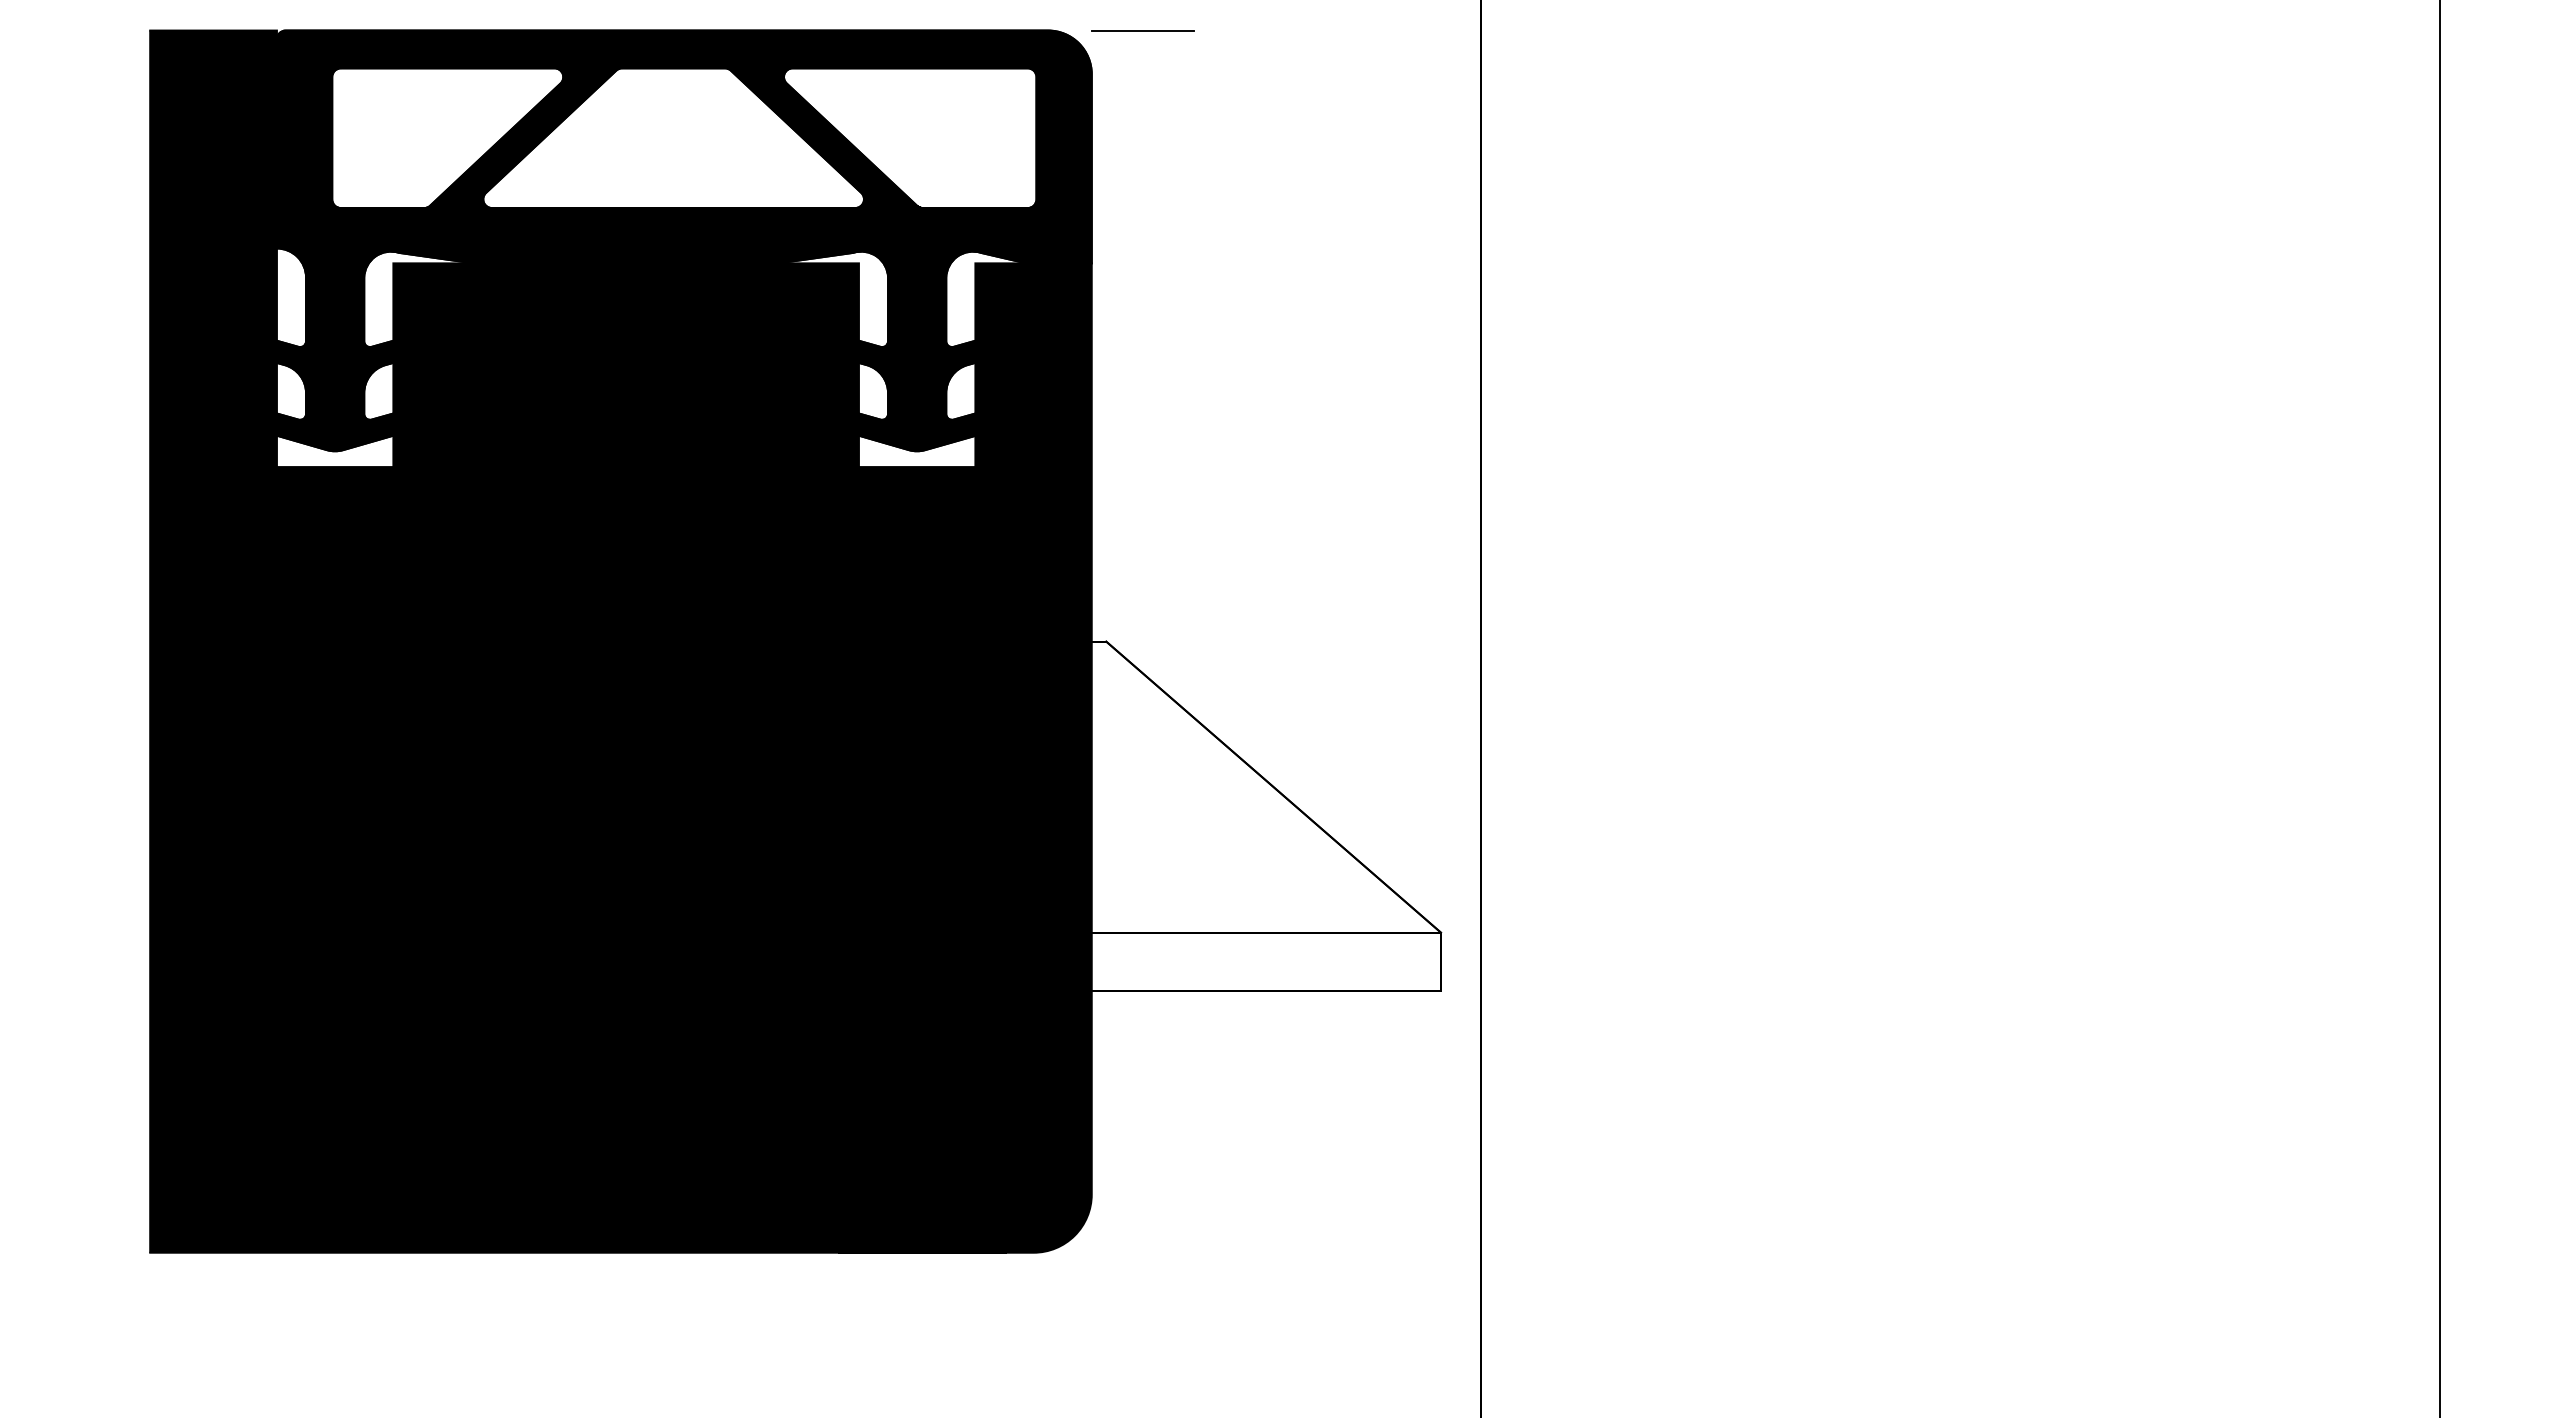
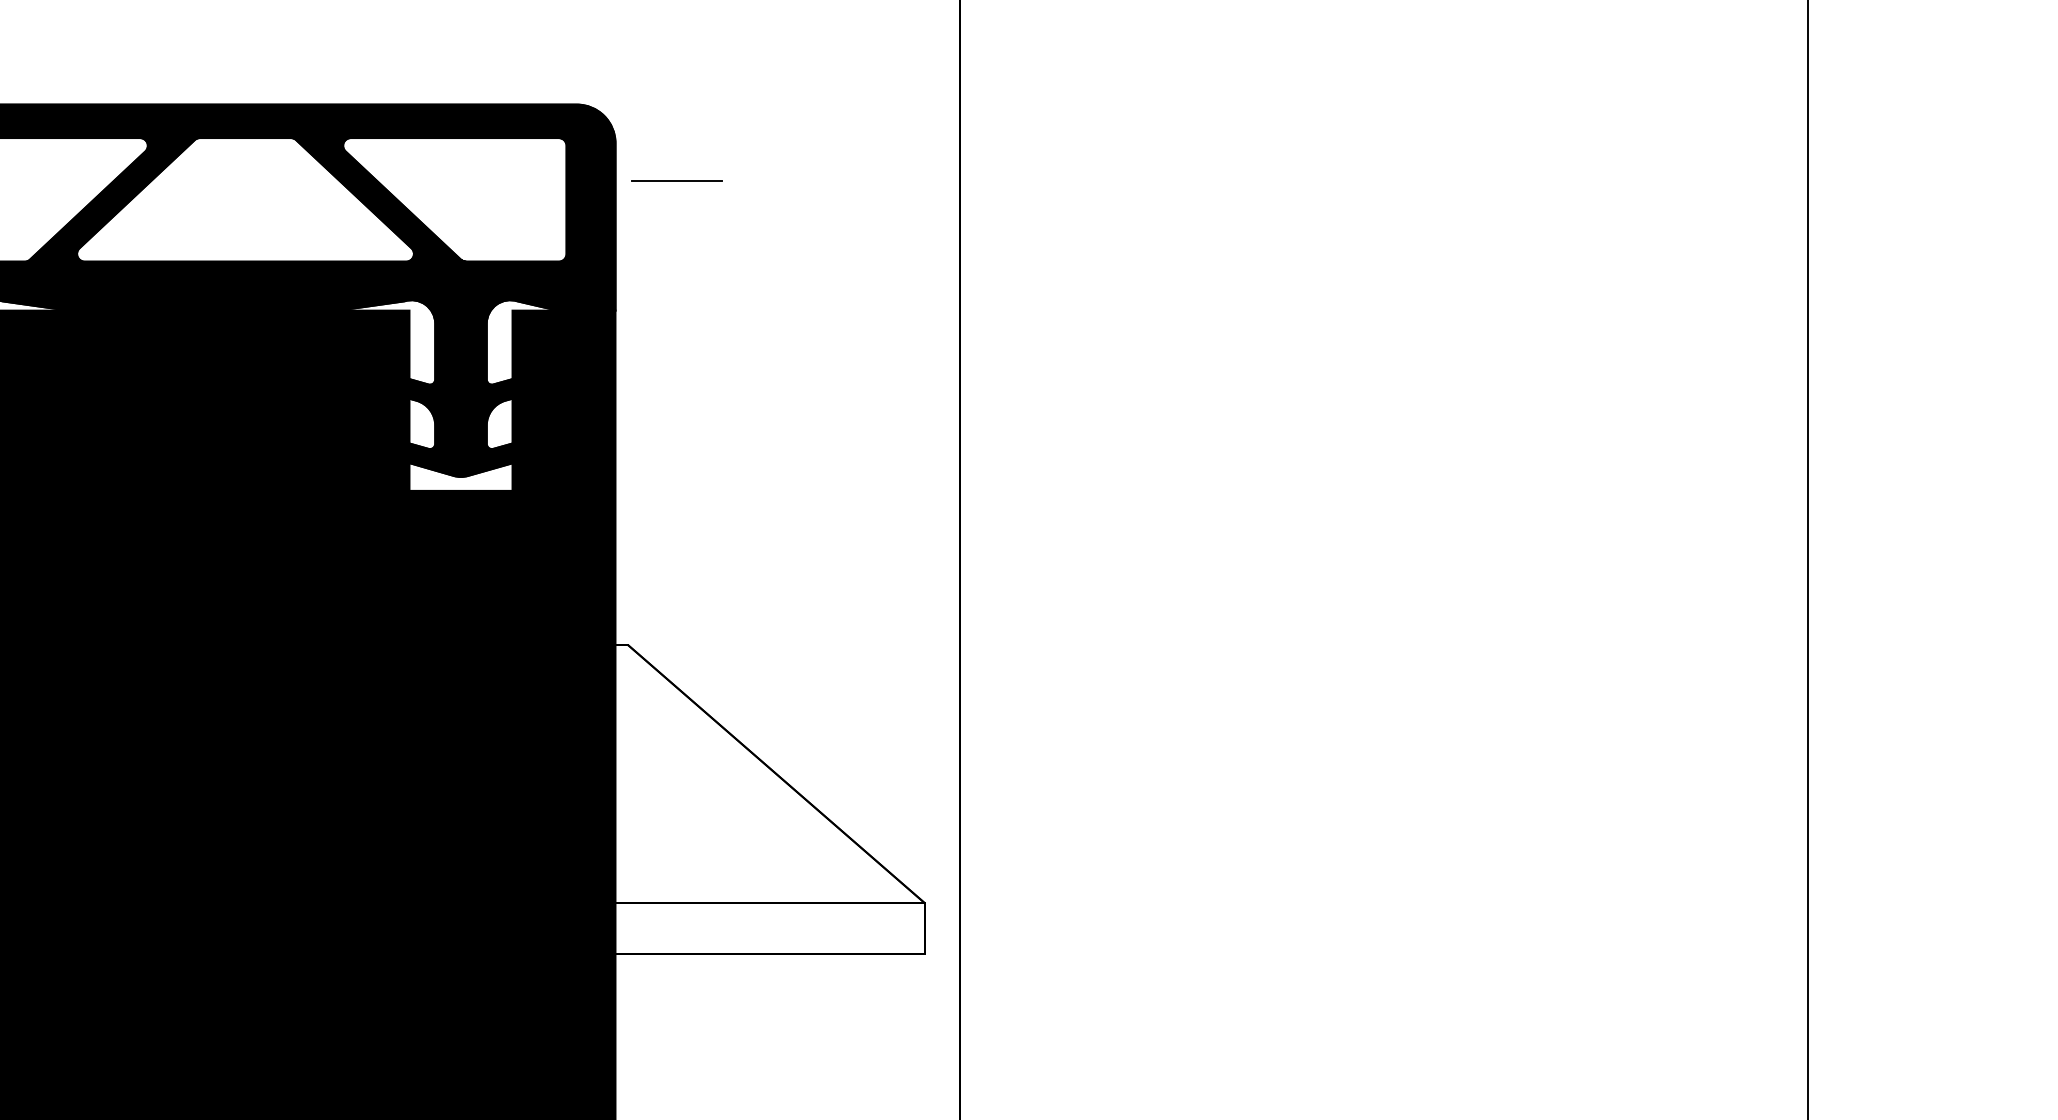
line: (1142, 30) -> (677, 180), moved

